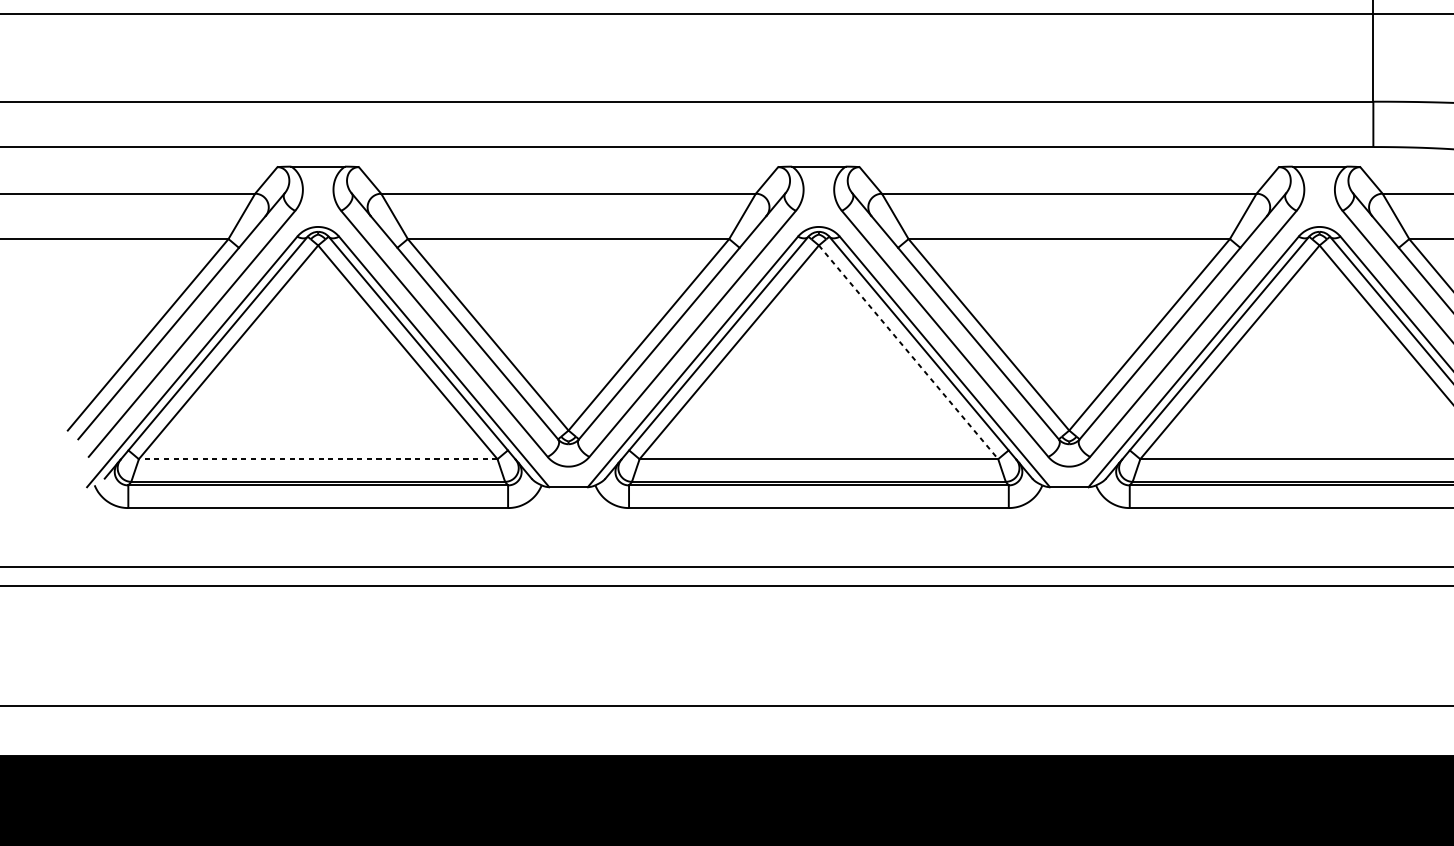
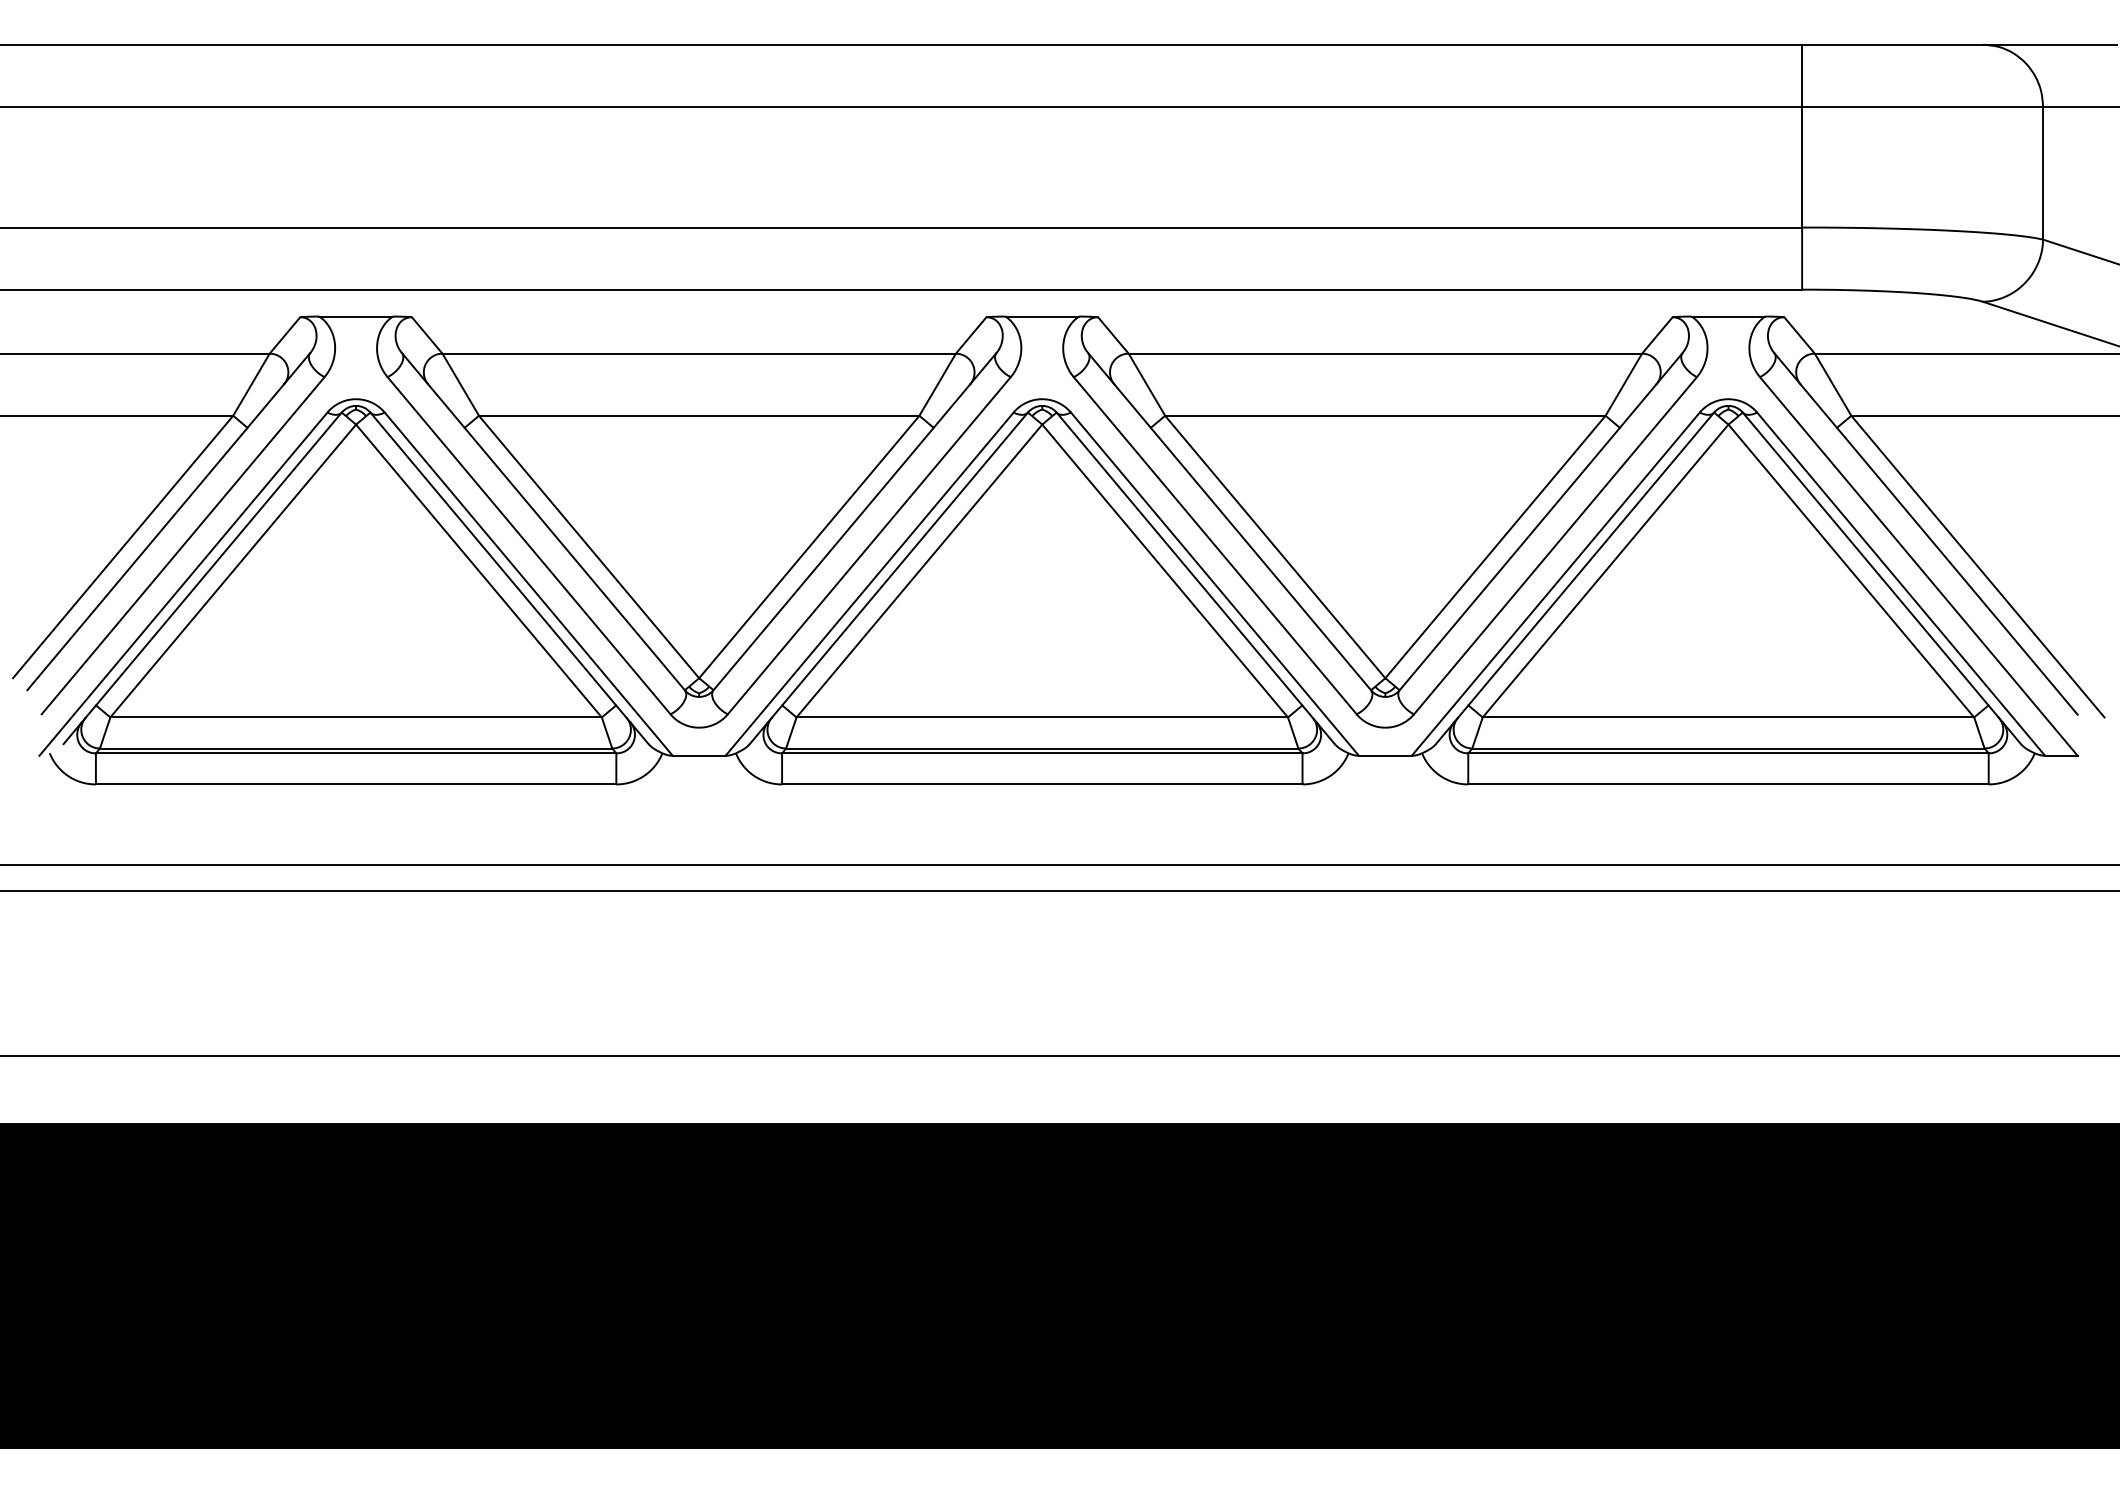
line: (908, 352) -> (1165, 571), dashed -> solid
line: (318, 459) -> (356, 717), dashed -> solid

